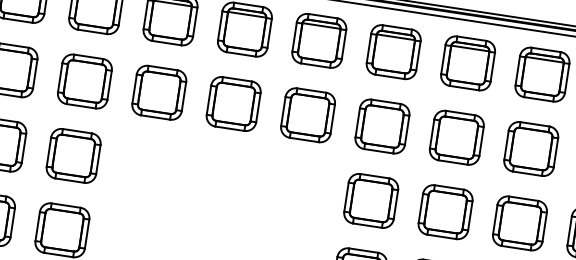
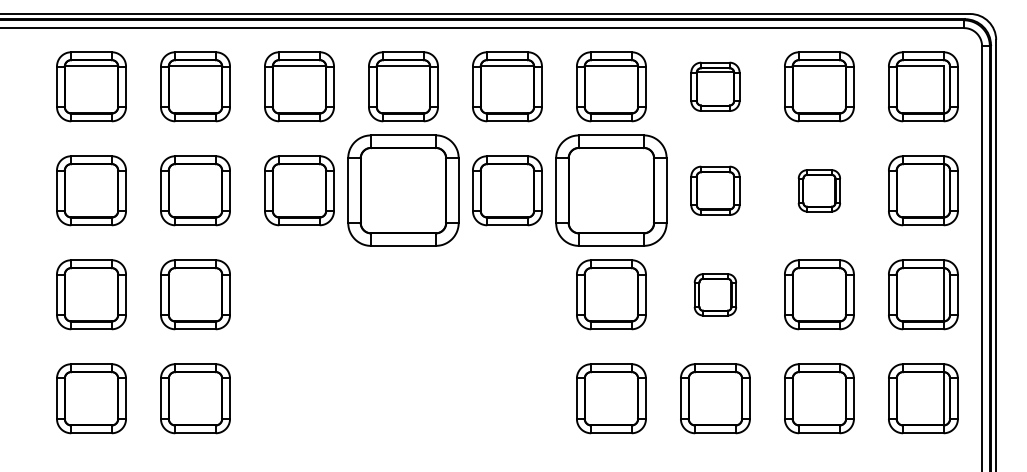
part: (468, 63) -> (715, 86), size x0.7
part: (233, 103) -> (403, 190), size x1.6
part: (382, 126) -> (611, 190), size x1.6
part: (456, 137) -> (715, 190), size x0.7
part: (531, 148) -> (819, 190), size x0.6
part: (445, 212) -> (715, 294), size x0.6

